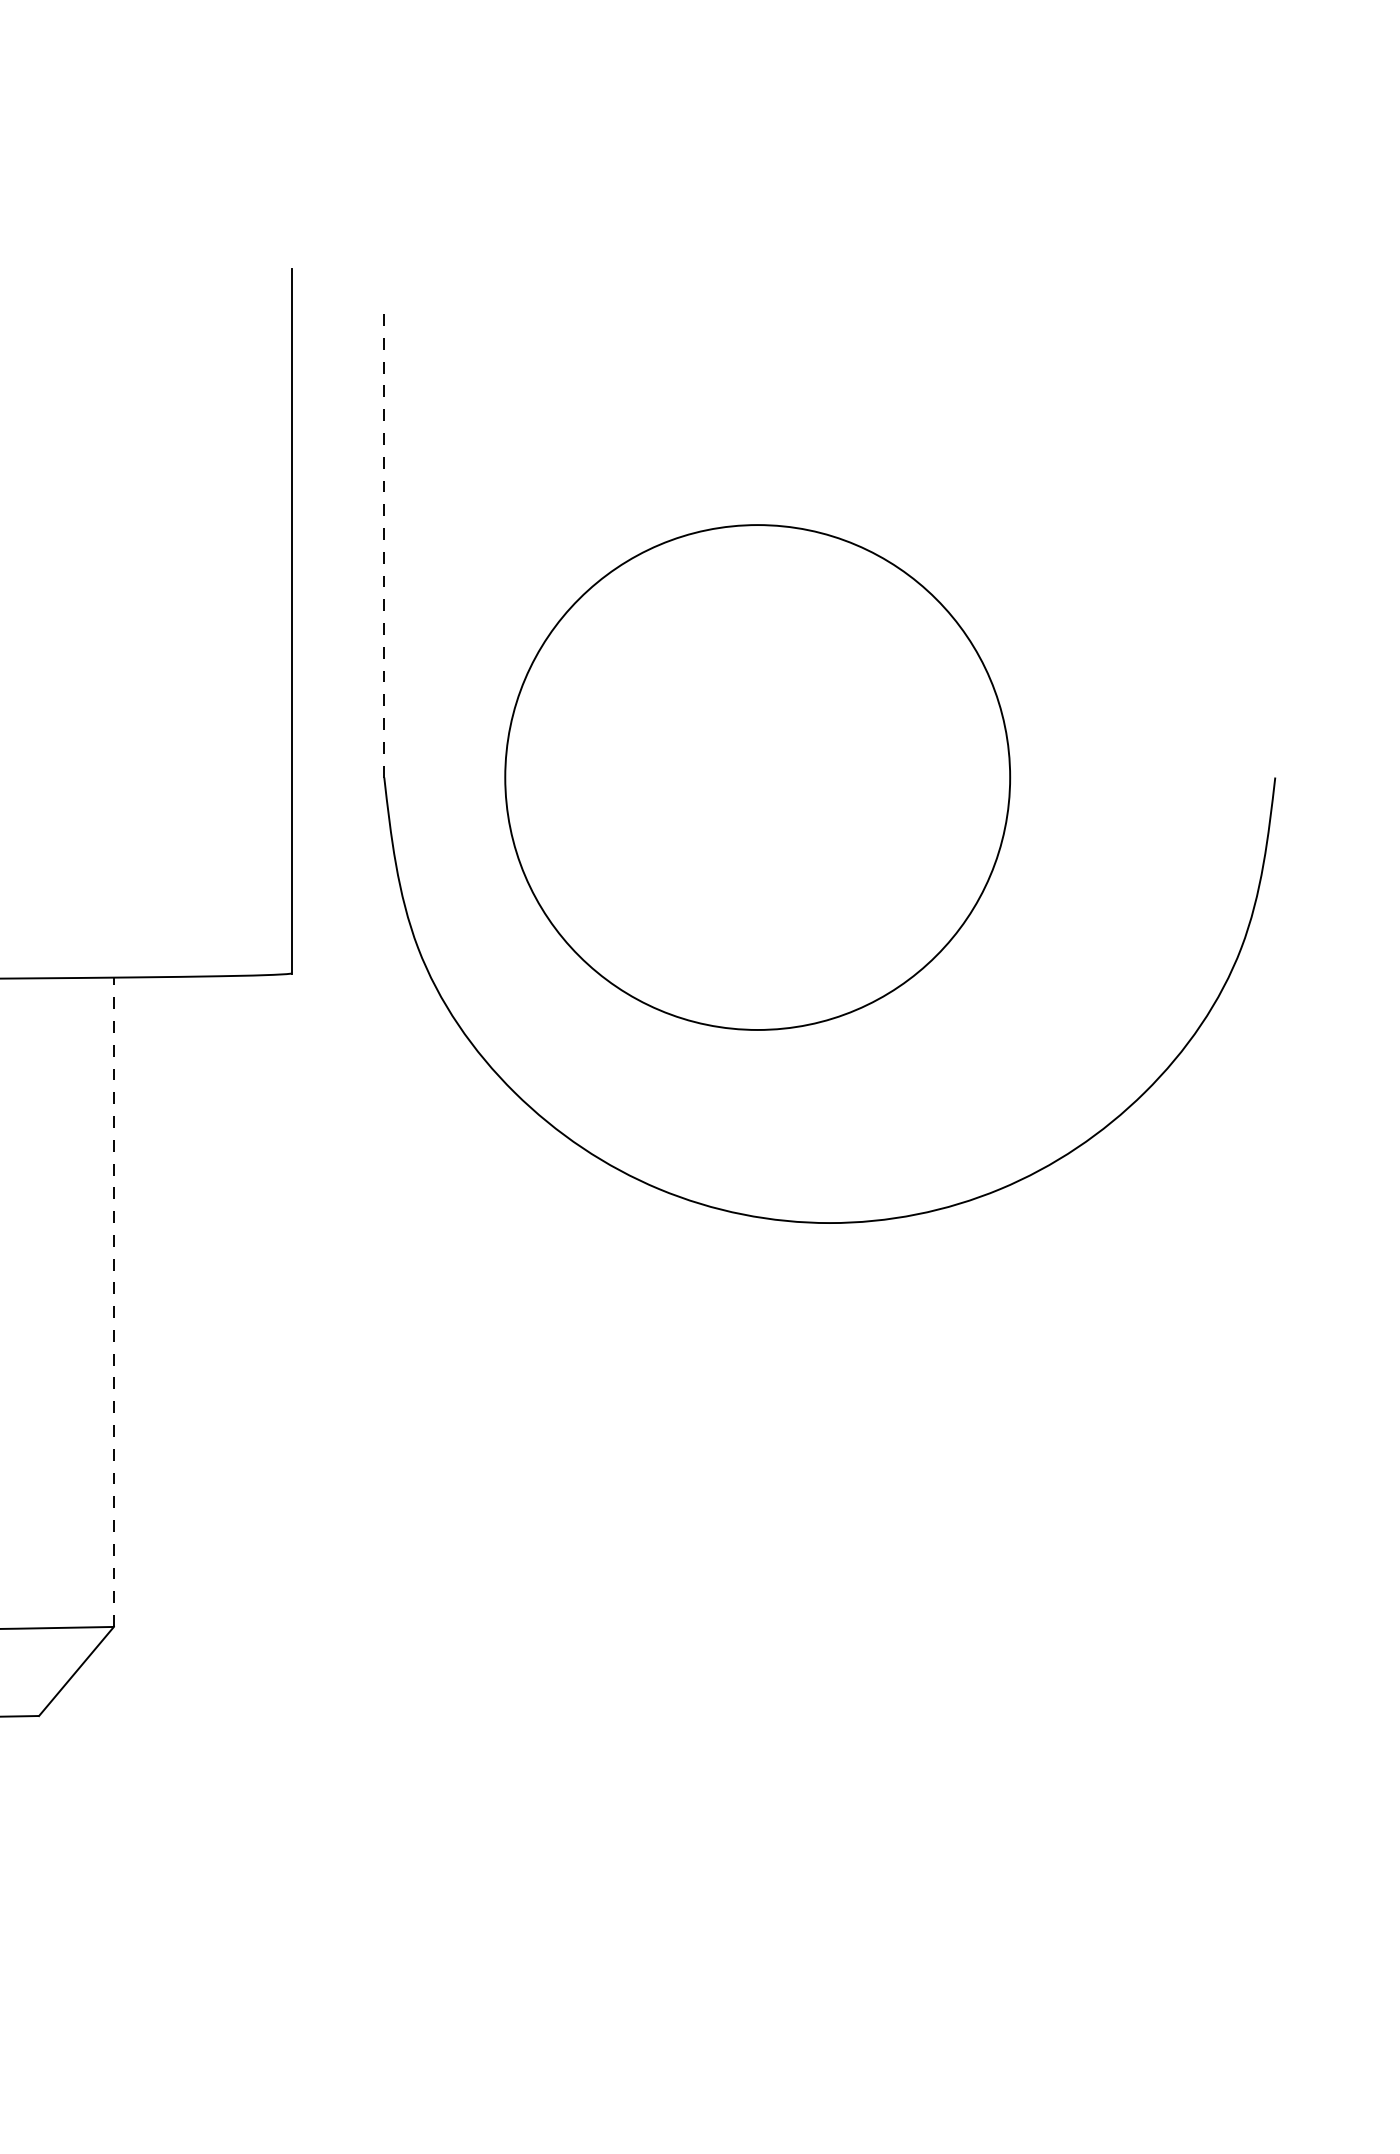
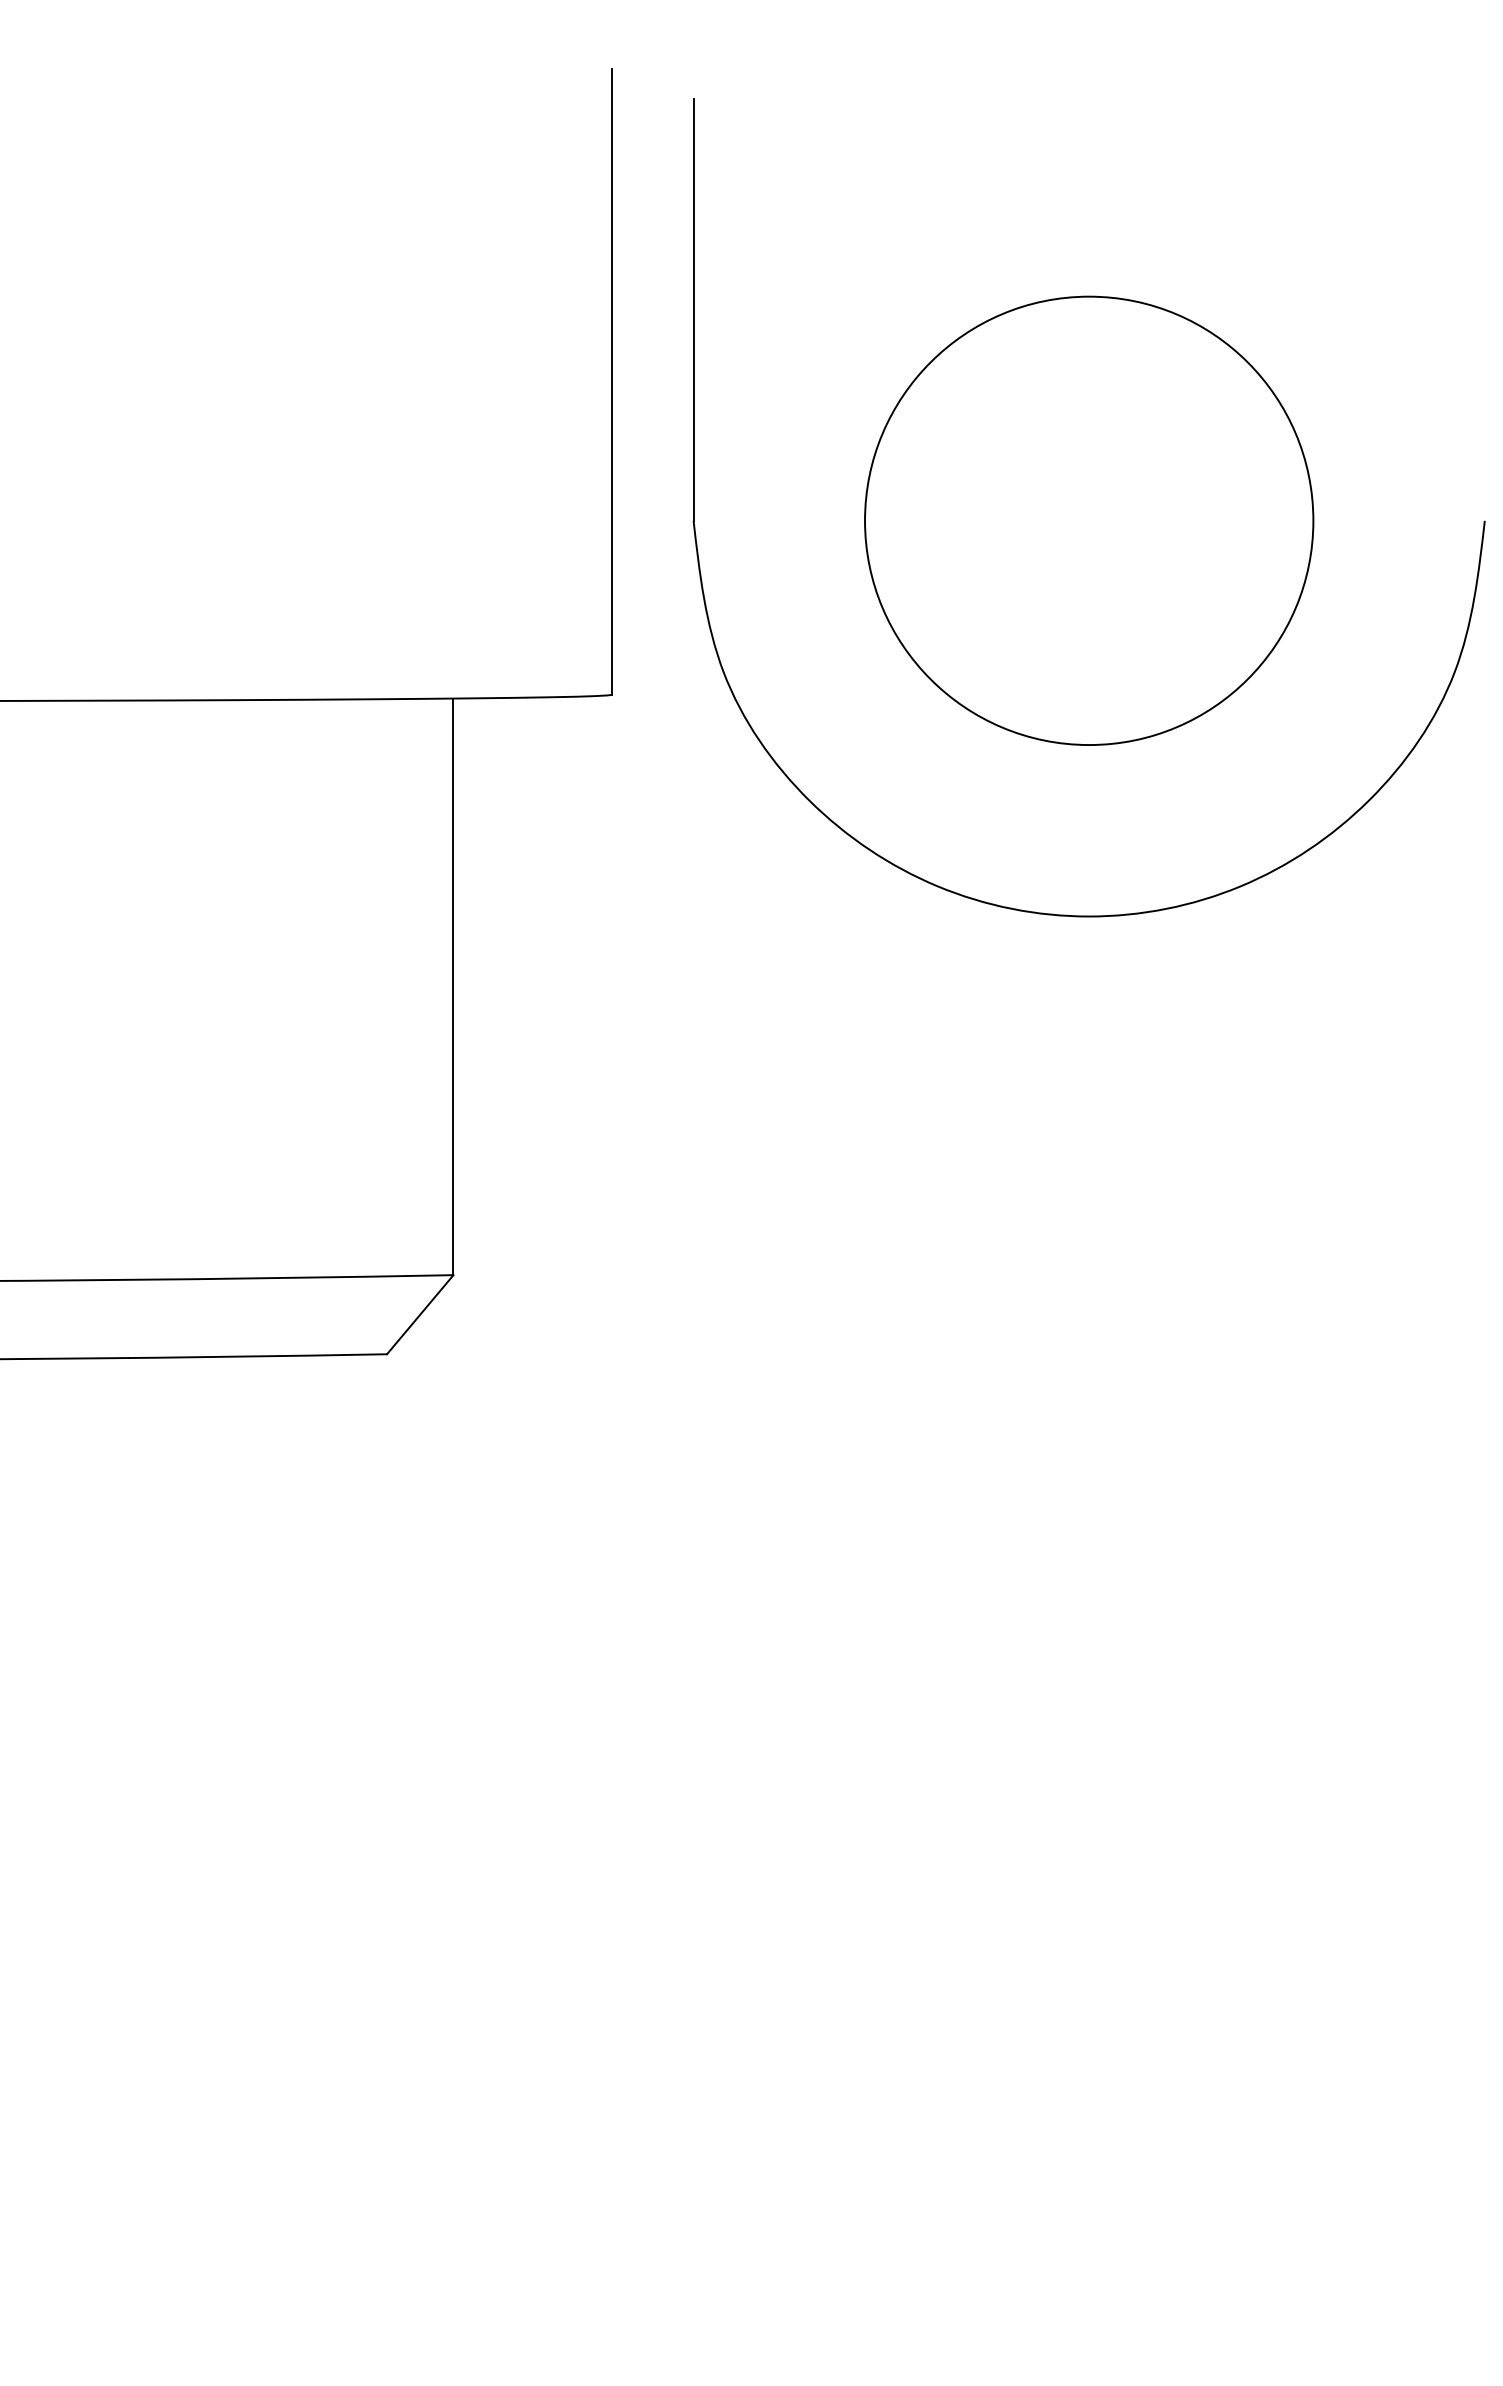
line: (384, 539) -> (693, 309), dashed -> solid
circle: (758, 777) -> (1089, 520), moved
line: (113, 1301) -> (453, 986), dashed -> solid

